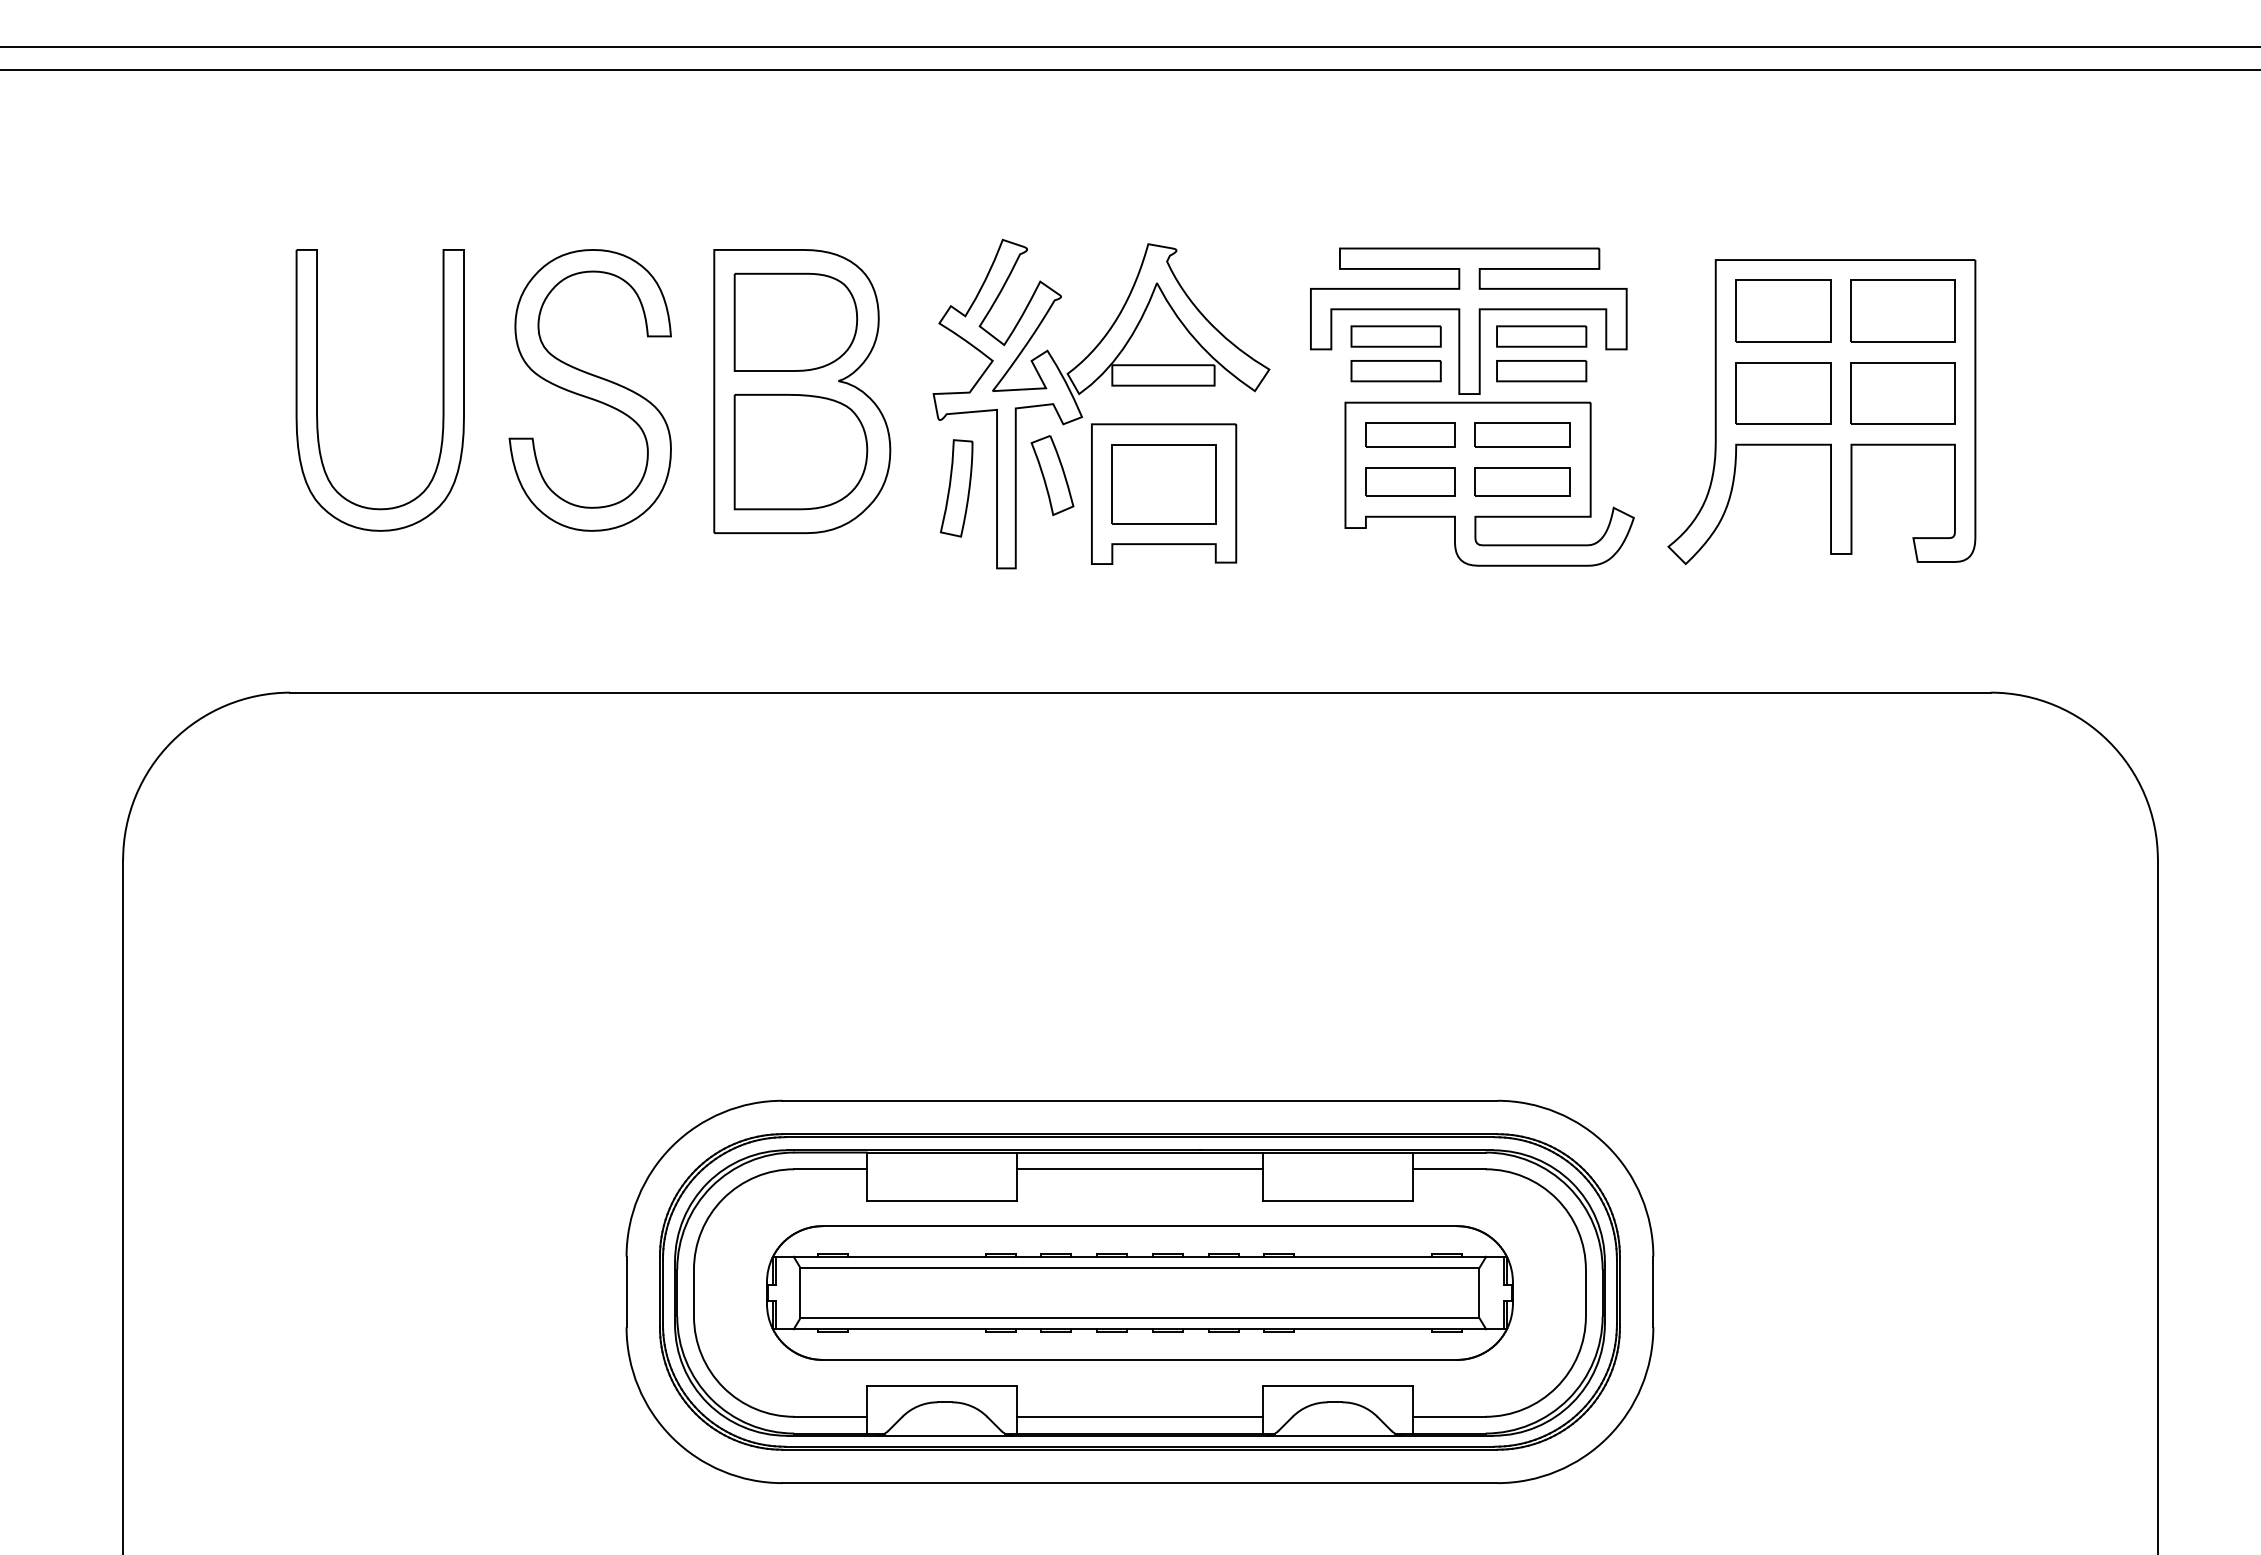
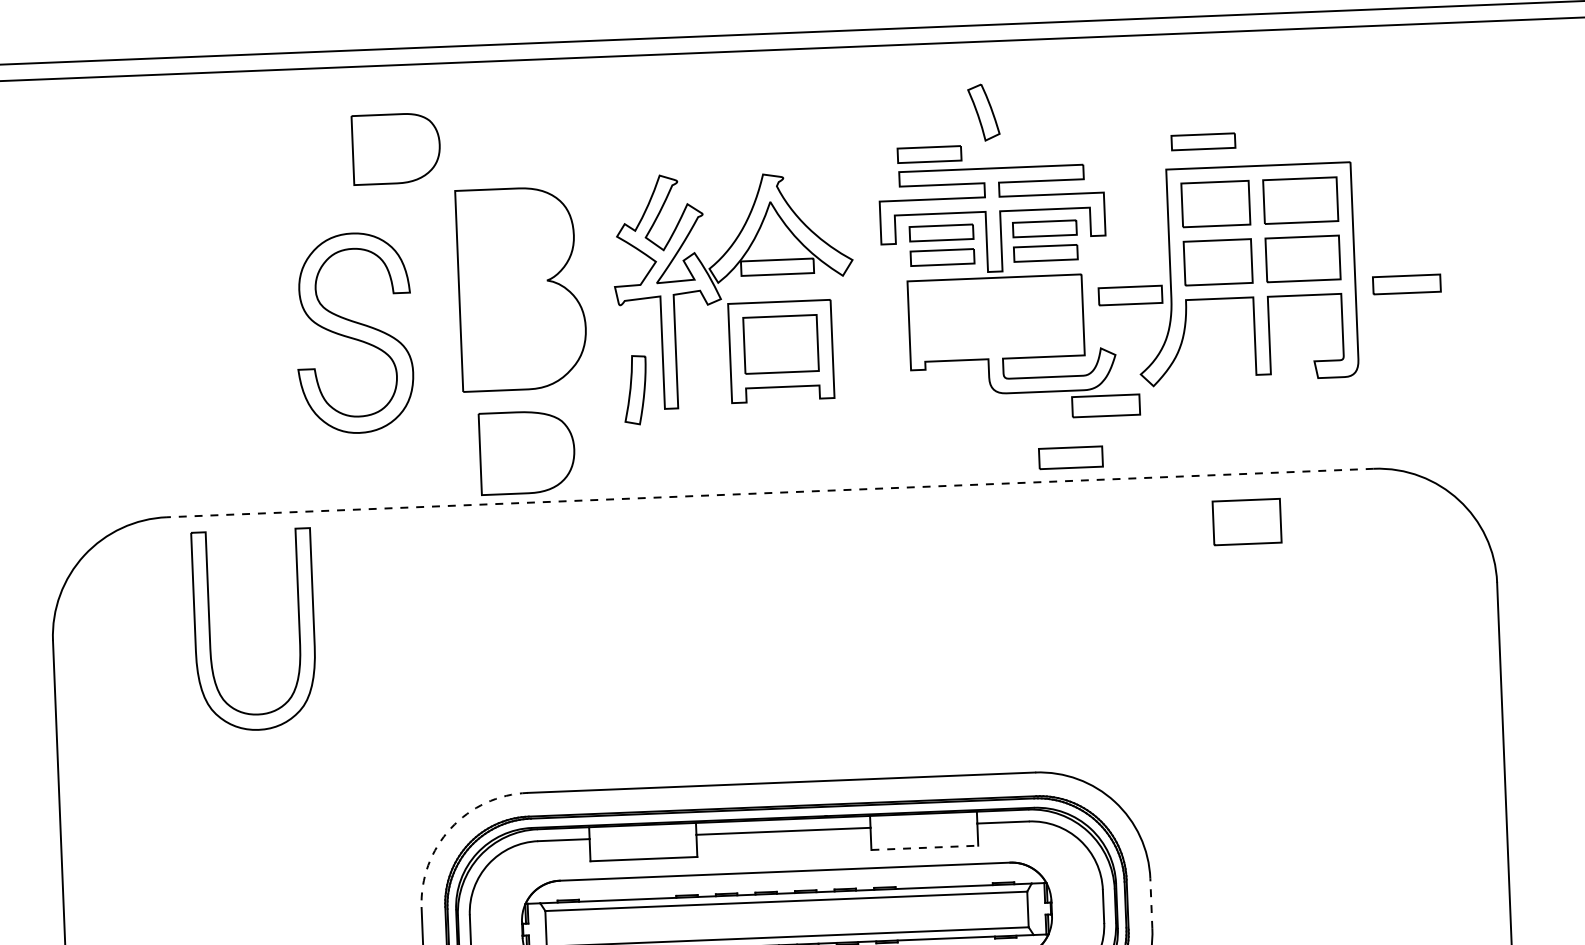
curve: (1383, 216) -> (929, 148), added
curve: (1769, 232) -> (1203, 148), added
curve: (795, 274) -> (394, 114), moved
curve: (317, 390) -> (210, 632), moved
curve: (588, 396) -> (353, 337), moved
curve: (1410, 423) -> (1130, 287), moved
curve: (1522, 423) -> (1406, 276), moved
curve: (1410, 468) -> (1070, 448), moved
curve: (1522, 468) -> (1105, 396), moved
curve: (1044, 476) -> (978, 113), moved
curve: (950, 488) -> (631, 390), moved
curve: (800, 508) -> (528, 492), moved
line: (1140, 692) -> (770, 492), solid -> dashed
curve: (1809, 730) -> (1246, 500), added
arc: (672, 1146) -> (451, 828), solid -> dashed
line: (1338, 1200) -> (925, 847), solid -> dashed
line: (1653, 1291) -> (1151, 903), solid -> dashed

